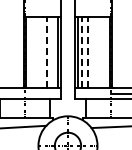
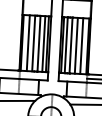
line: (33, 52) -> (28, 43), added
line: (40, 52) -> (33, 43), added
line: (47, 52) -> (39, 43), dashed -> solid
line: (53, 52) -> (43, 44), added
line: (82, 52) -> (66, 45), dashed -> solid
line: (88, 52) -> (71, 45), dashed -> solid
line: (95, 52) -> (76, 45), added
line: (102, 52) -> (82, 46), added

